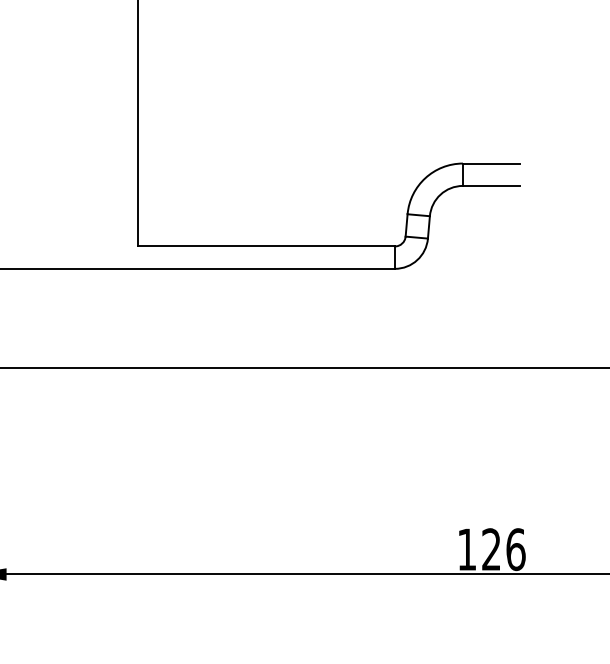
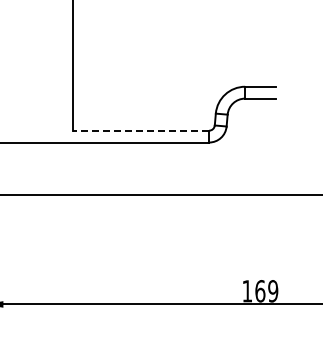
line: (265, 246) -> (140, 130), solid -> dashed
text: (503, 550) -> (266, 291), 126 -> 169

